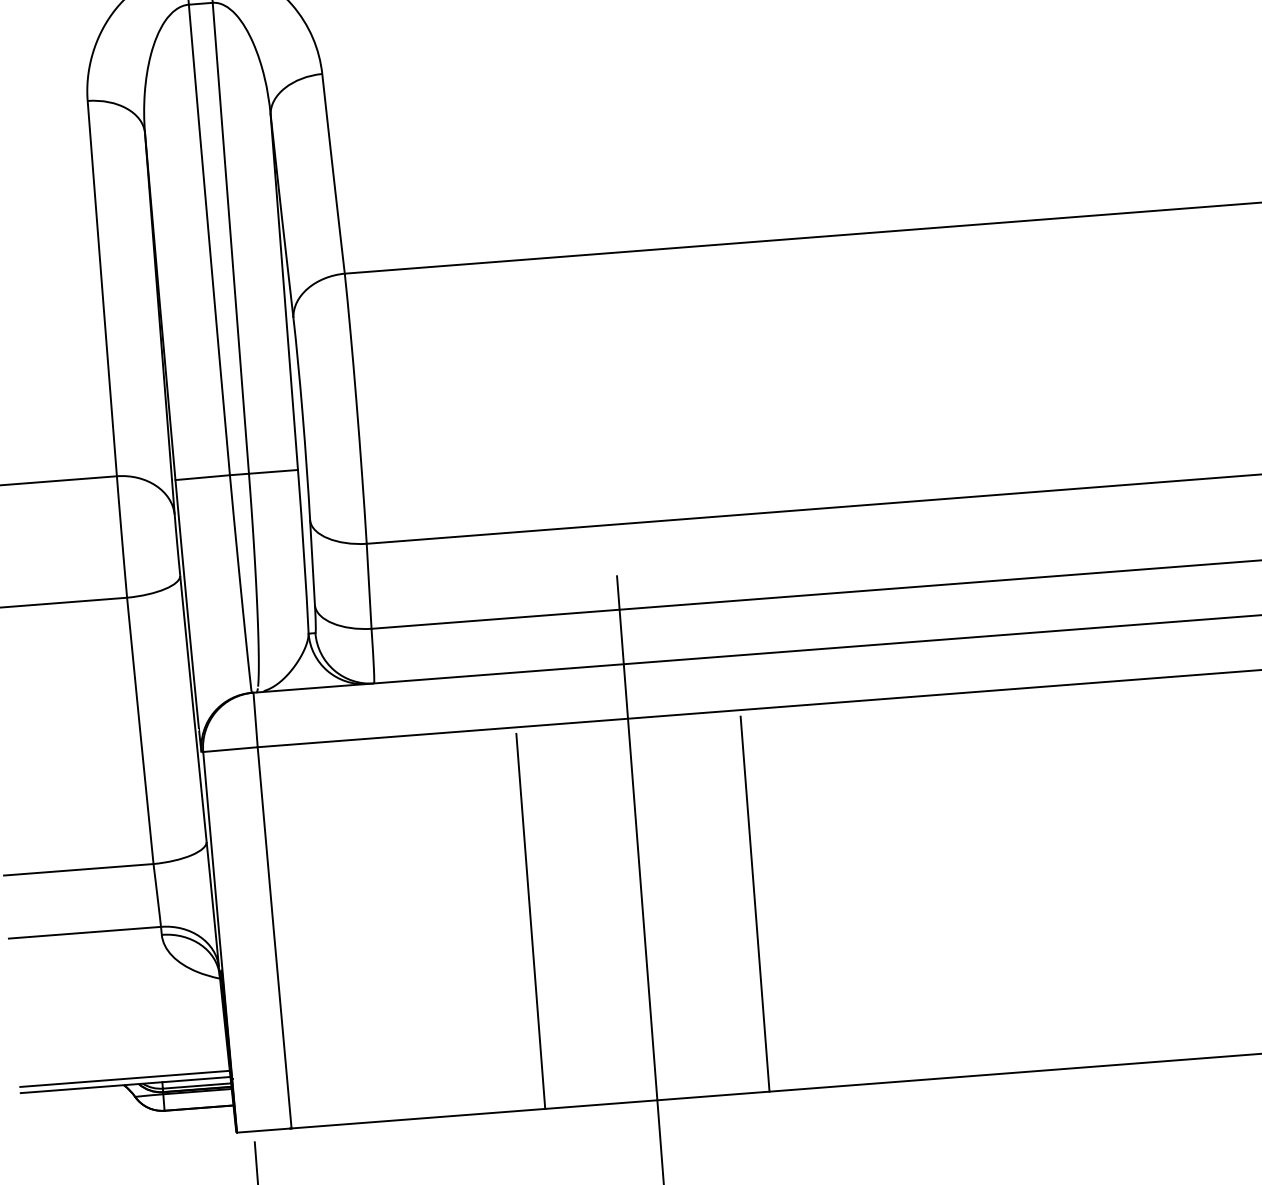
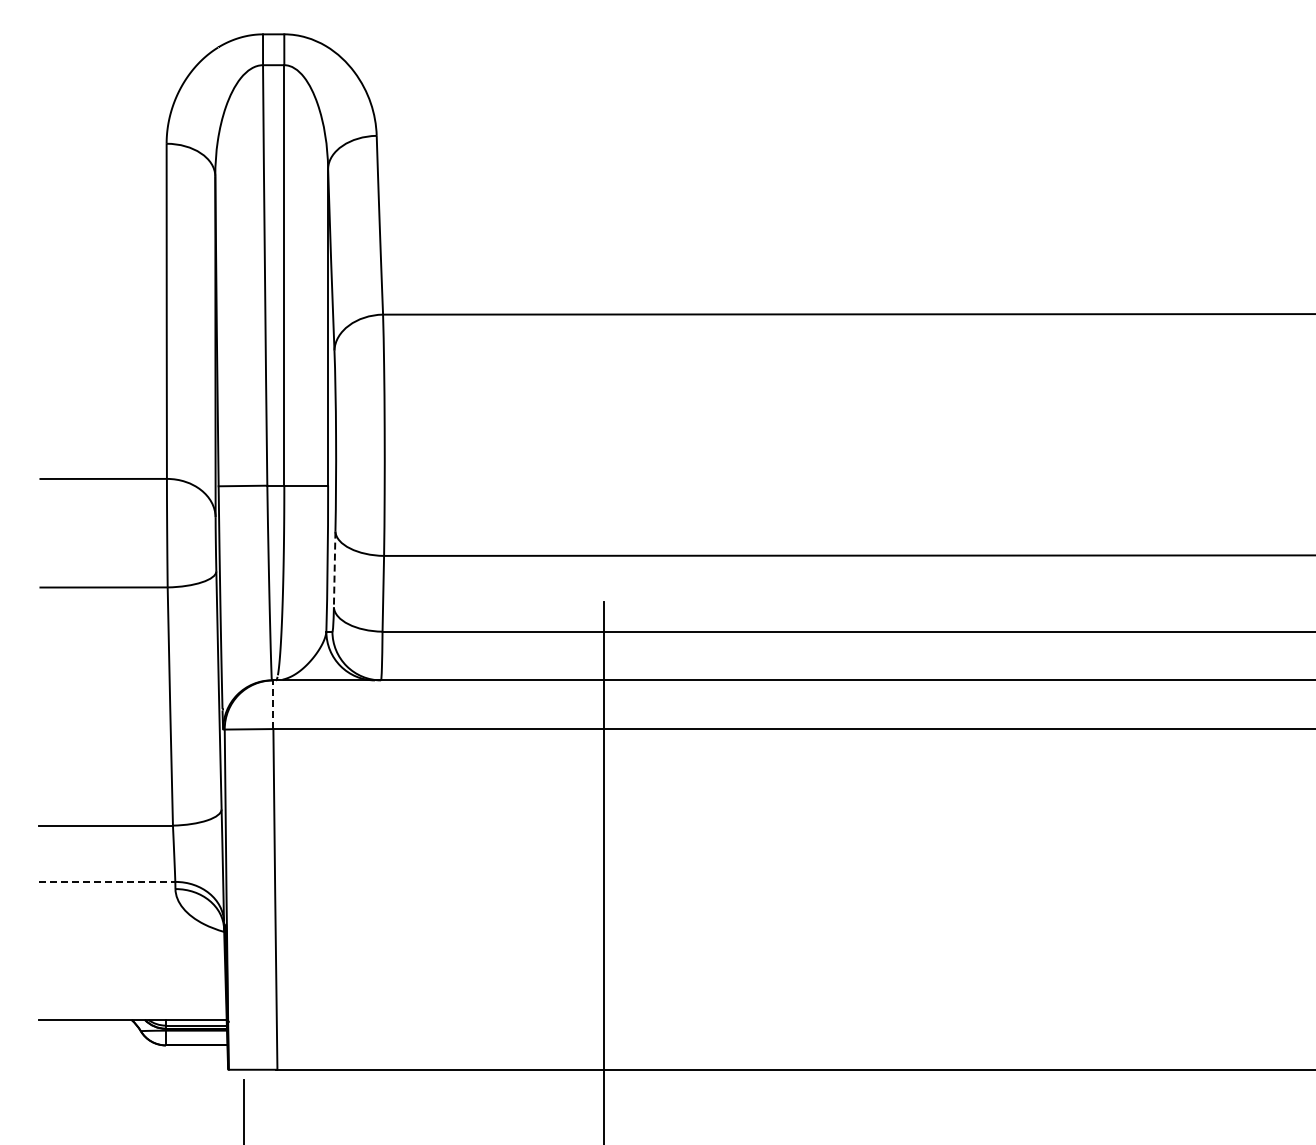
line: (312, 563) -> (334, 569), solid -> dashed
line: (255, 719) -> (273, 704), solid -> dashed
line: (755, 903) -> (704, 901), removed
line: (530, 920) -> (503, 901), removed
line: (85, 932) -> (107, 881), solid -> dashed
line: (124, 1079) -> (132, 1014), removed

